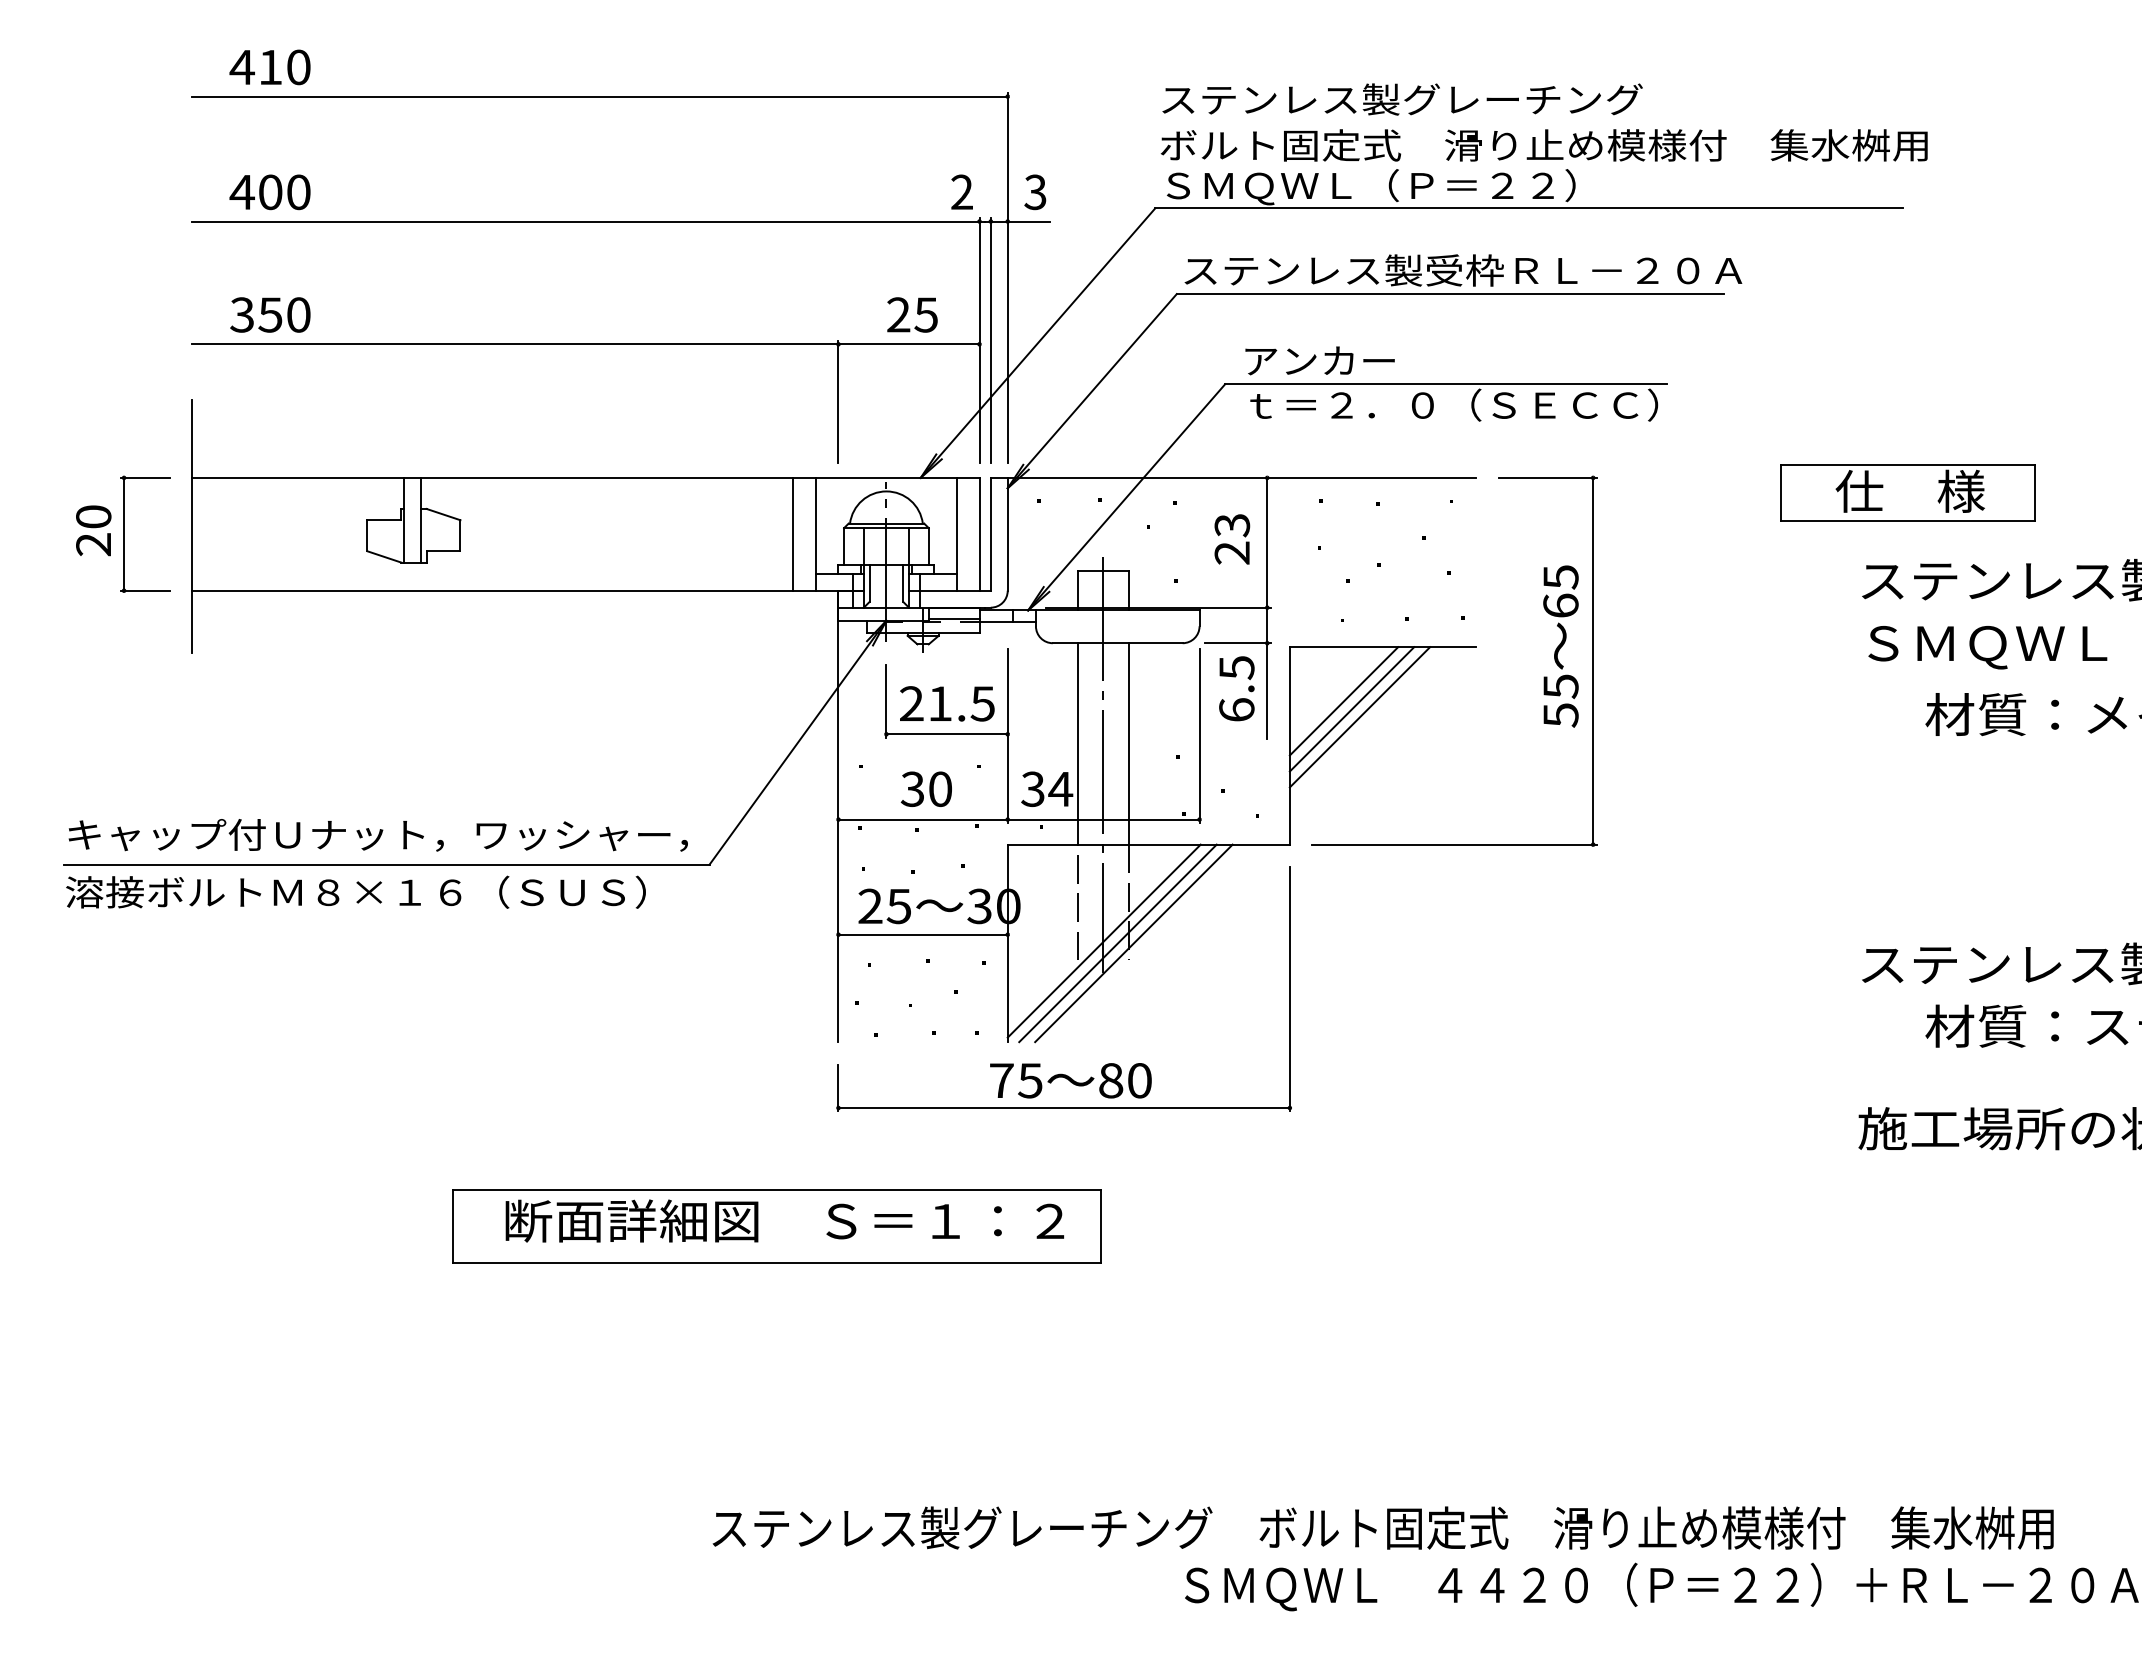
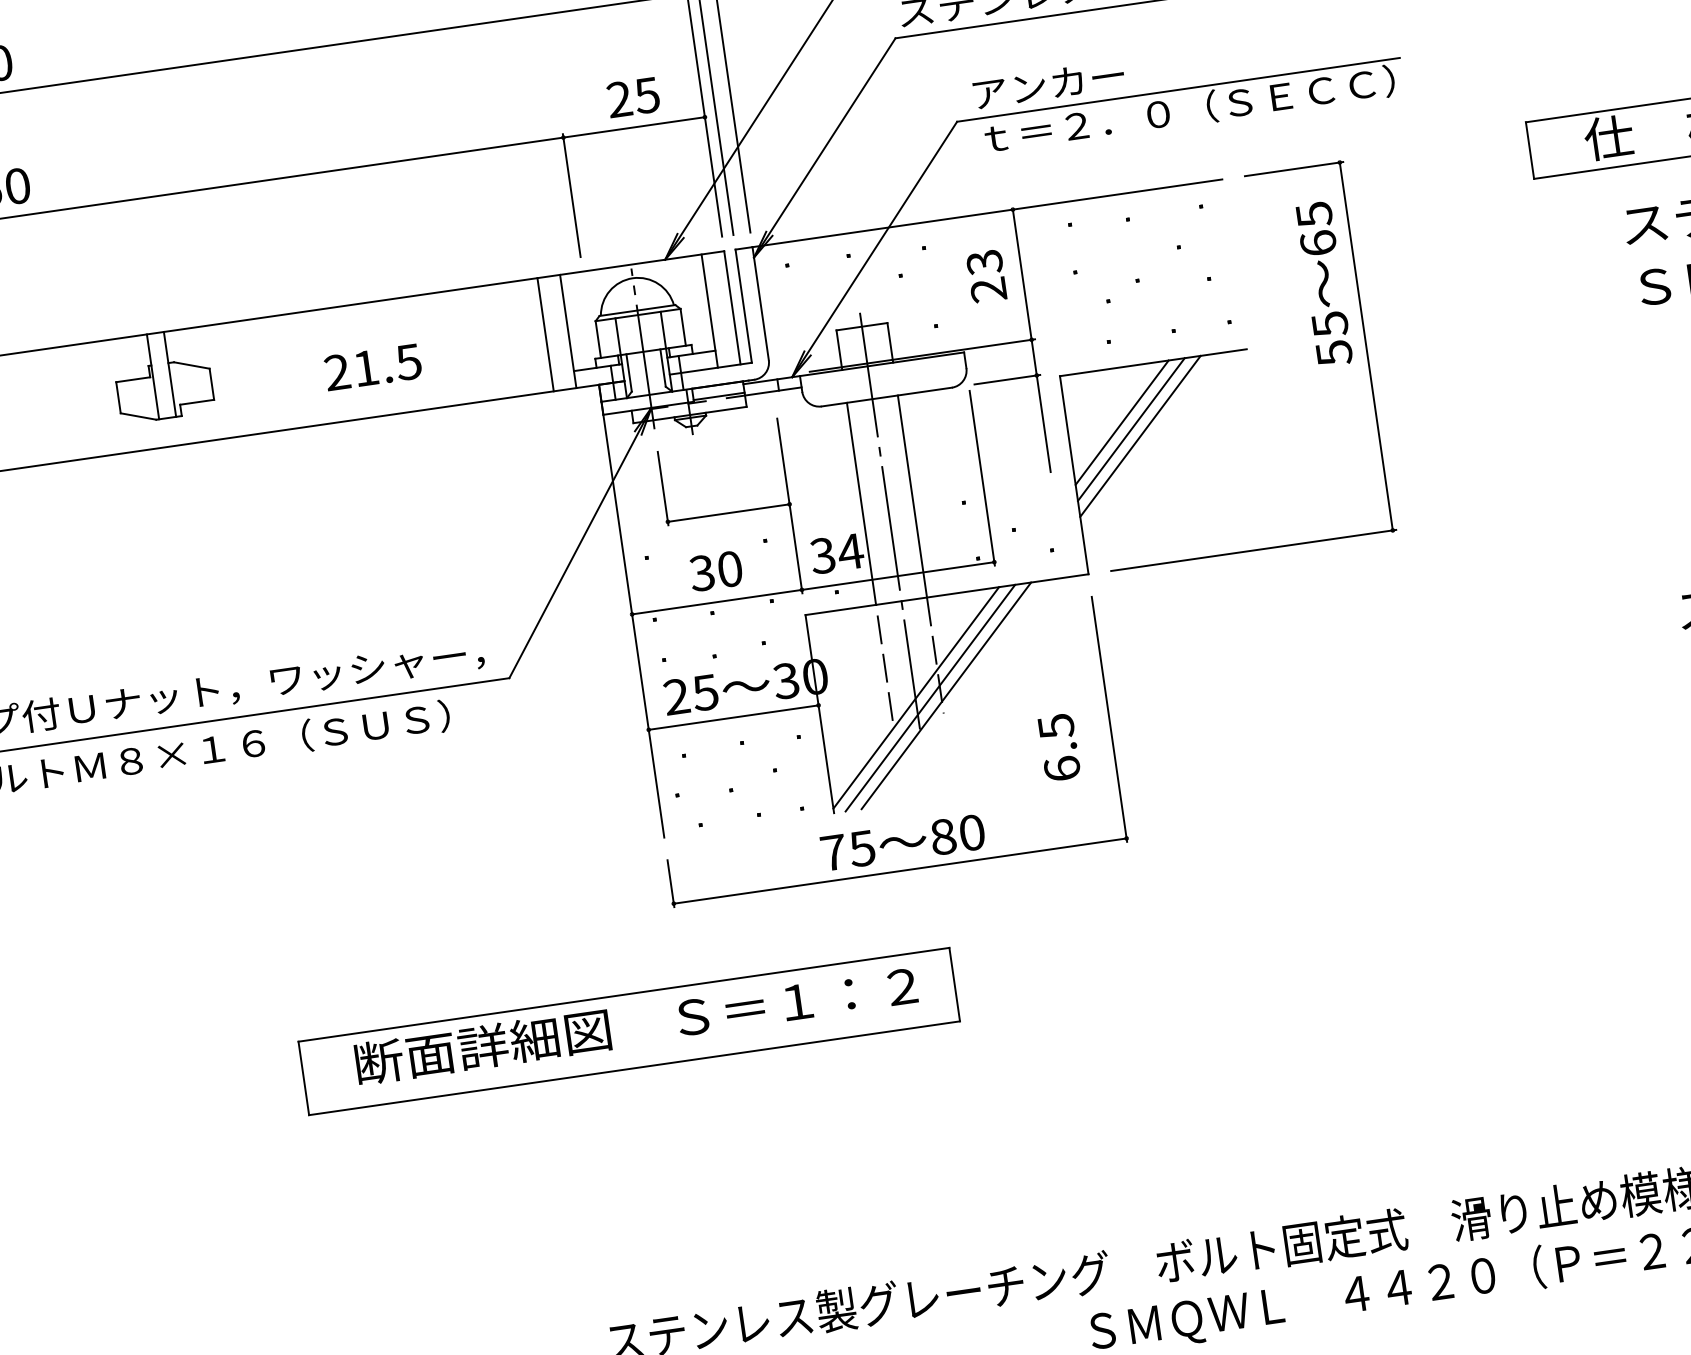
text: (1560, 646) -> (1323, 284), moved
text: (1236, 688) -> (1058, 747), moved
text: (947, 703) -> (373, 366), moved

